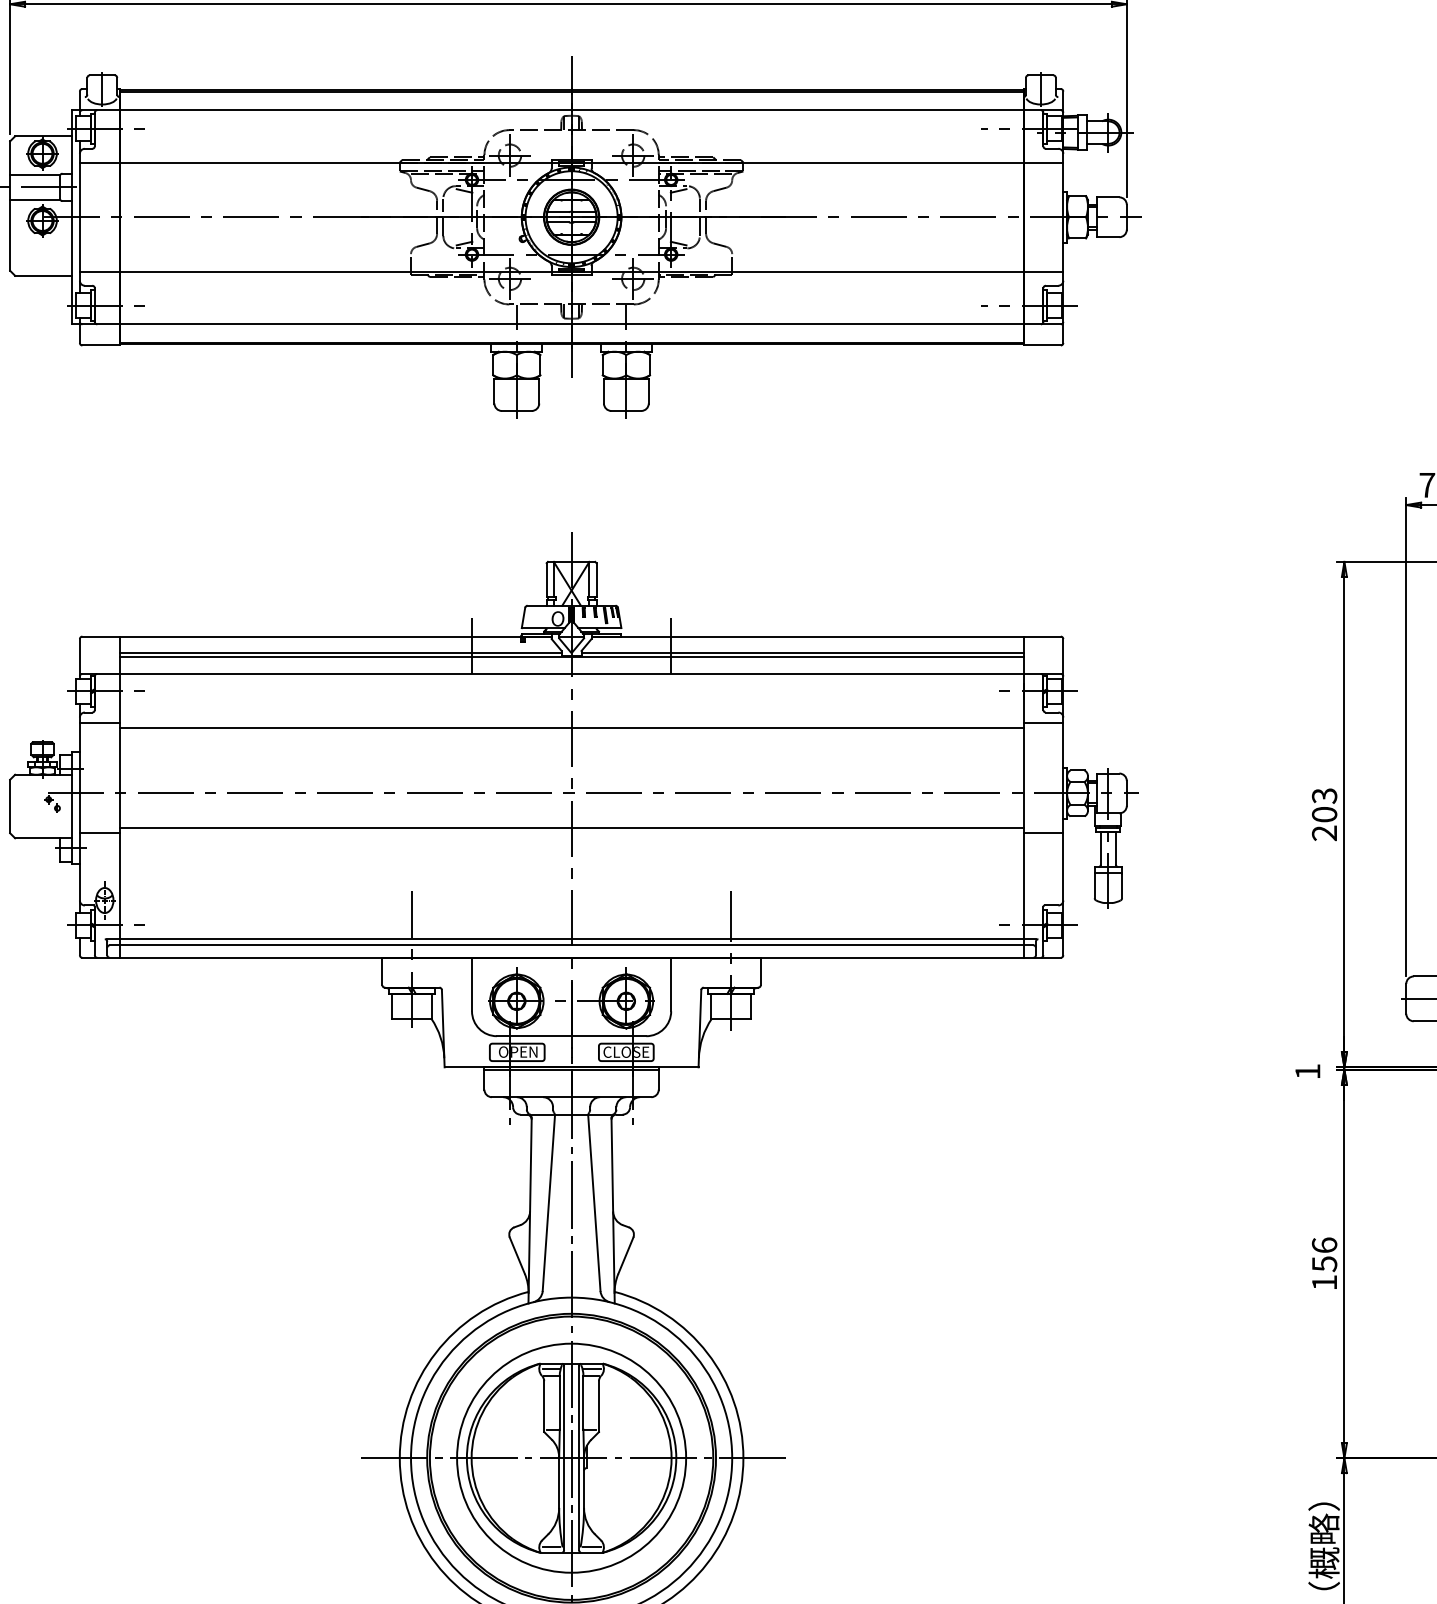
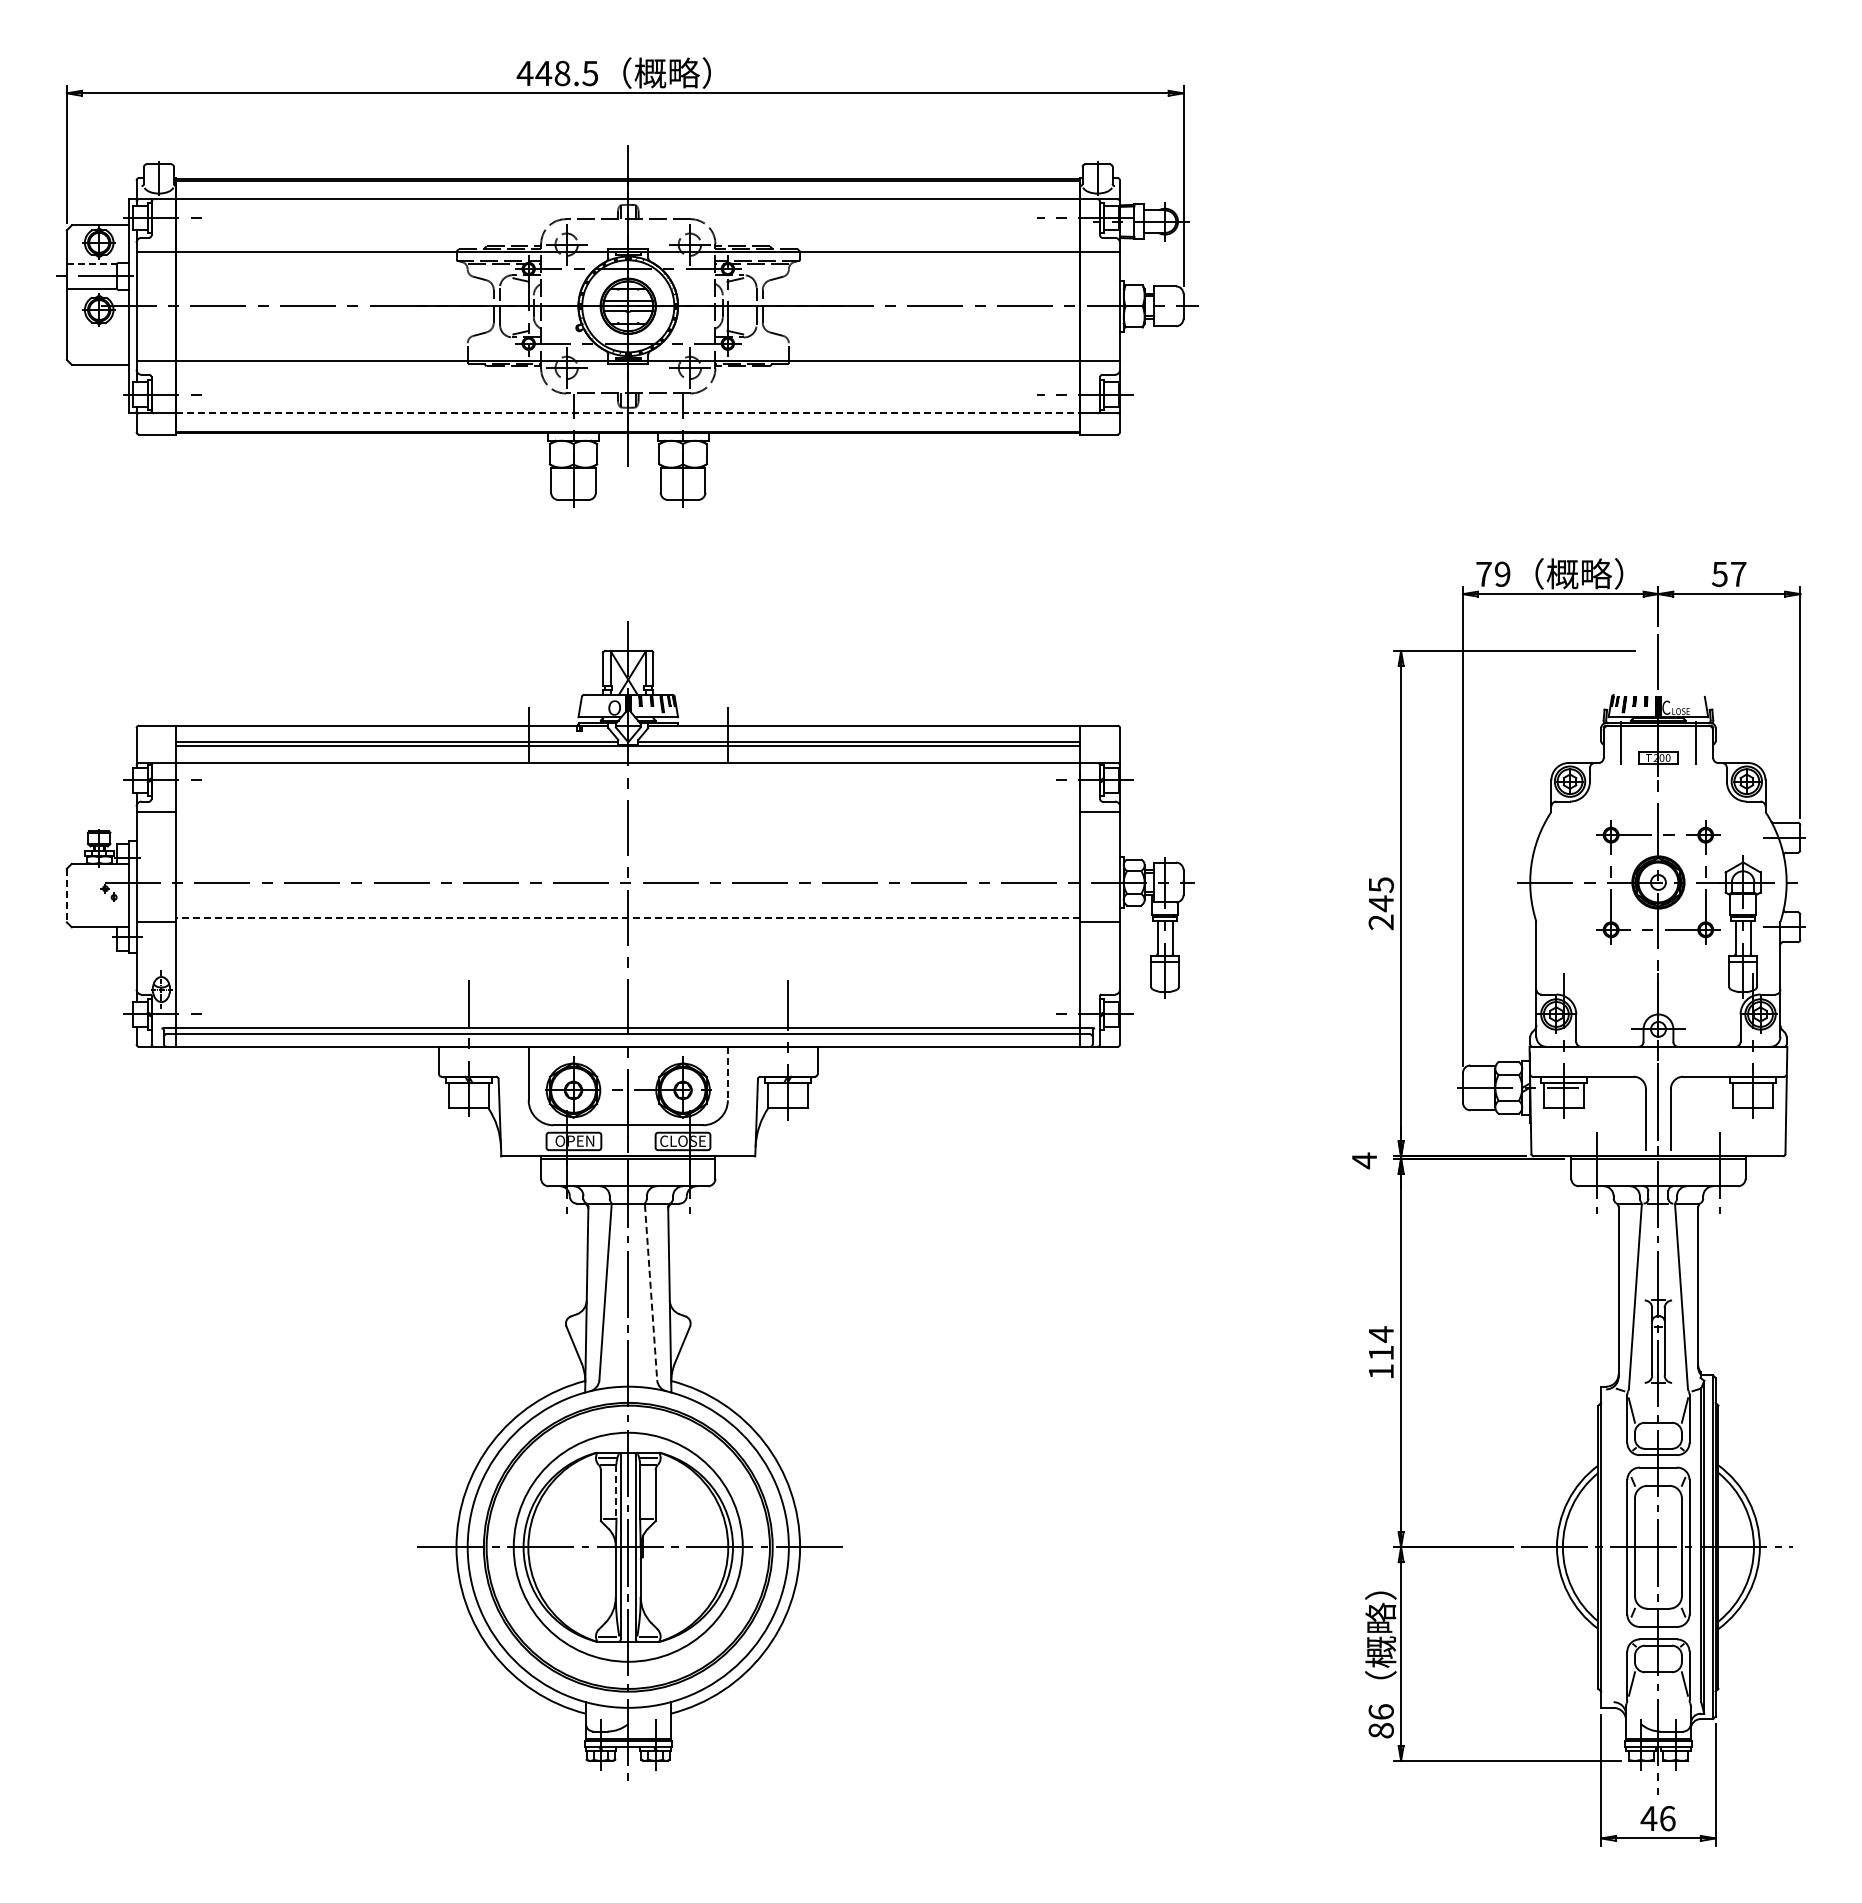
line: (35, 175) -> (92, 264), solid -> dashed
line: (571, 324) -> (628, 413), solid -> dashed
line: (571, 727) -> (628, 816), removed
text: (1323, 805) -> (1380, 894), 203 -> 245
line: (9, 806) -> (66, 895), solid -> dashed
line: (571, 828) -> (628, 917), solid -> dashed
line: (670, 984) -> (727, 1073), solid -> dashed
text: (1307, 1071) -> (1364, 1160), 1 -> 4
line: (594, 1203) -> (651, 1292), solid -> dashed
text: (1323, 1254) -> (1380, 1343), 156 -> 114
line: (559, 1403) -> (616, 1492), solid -> dashed

